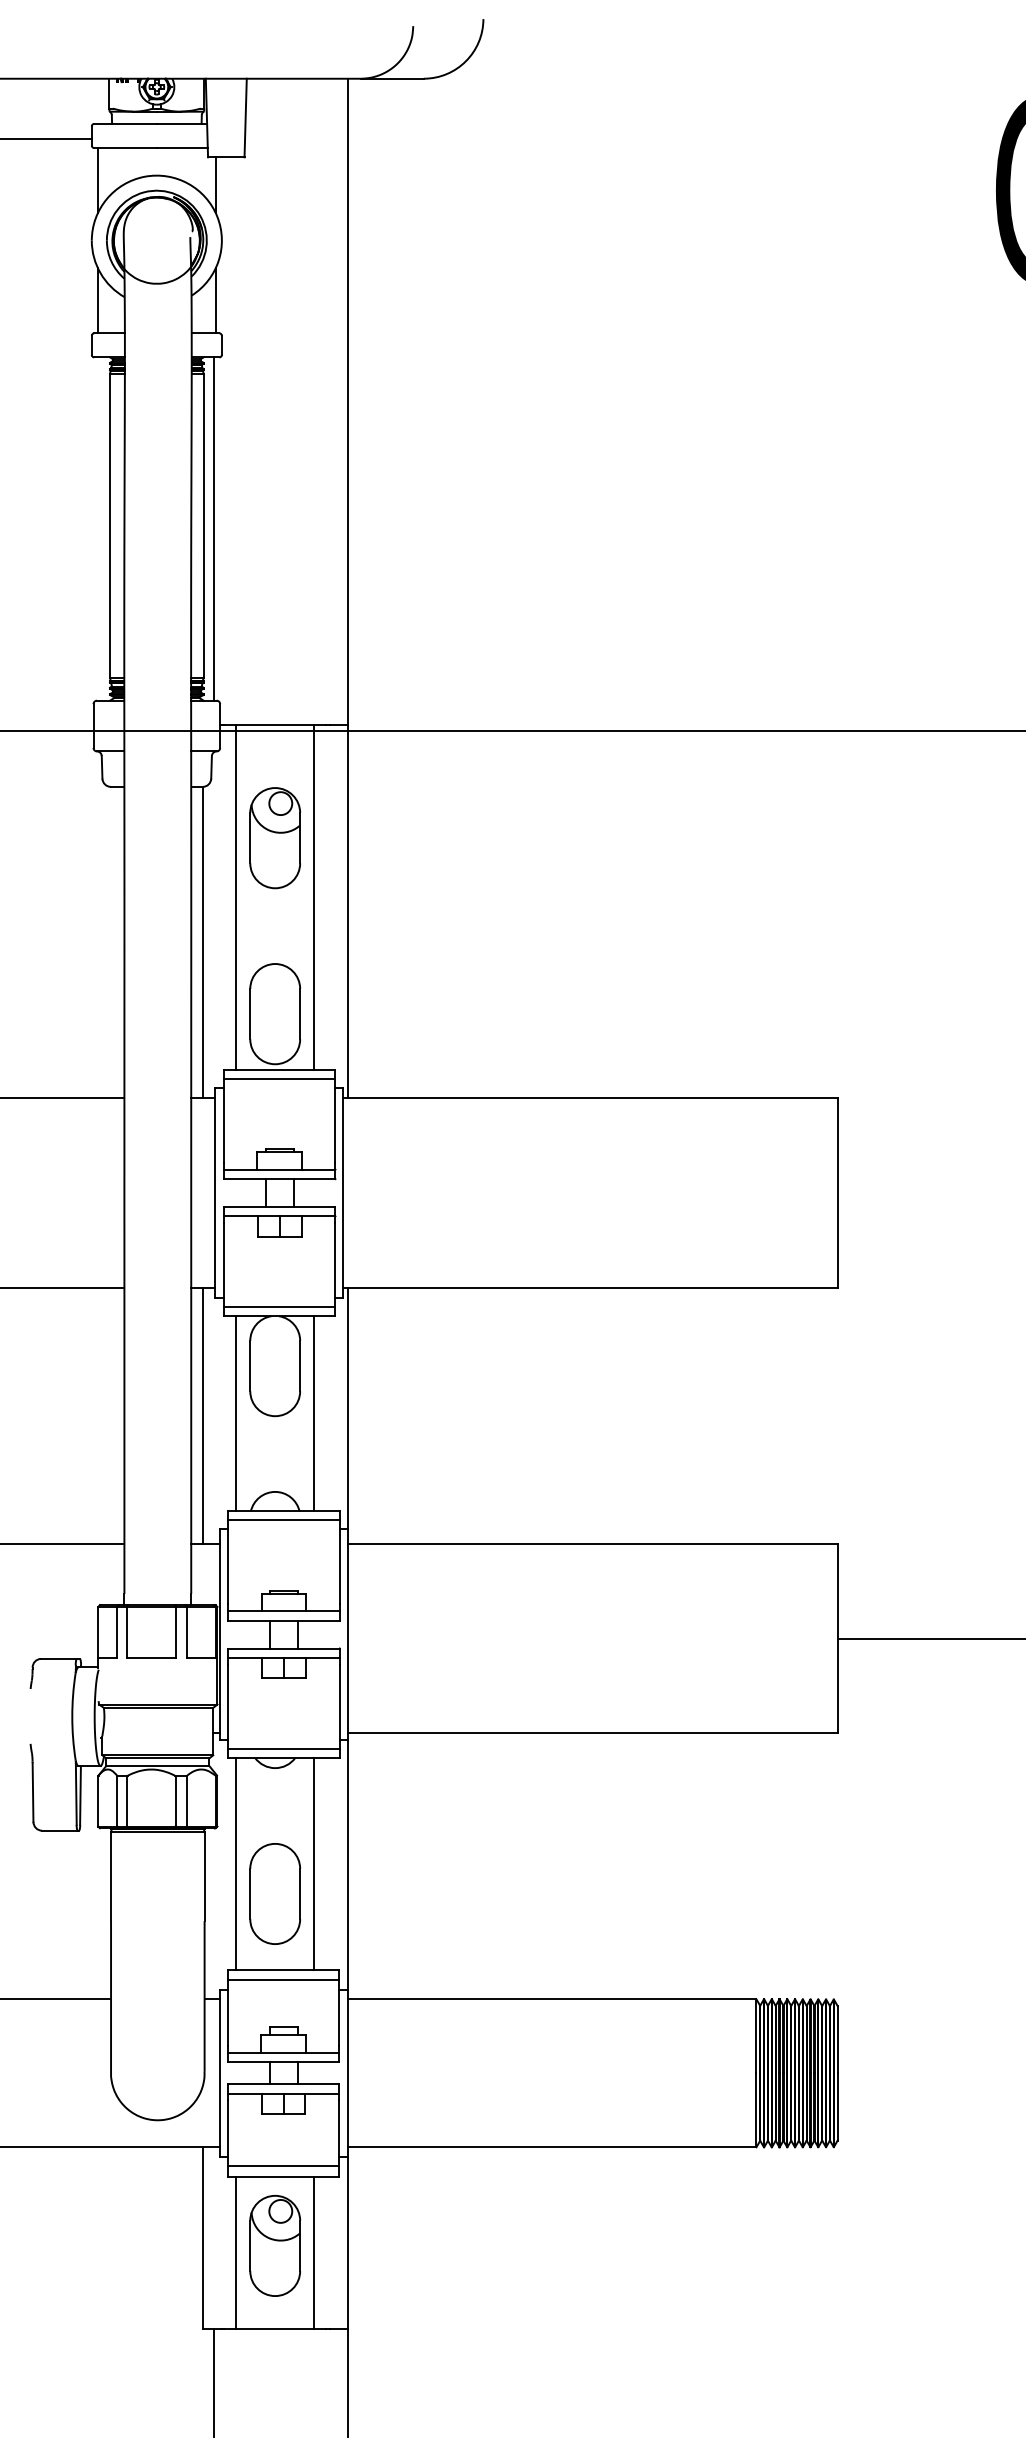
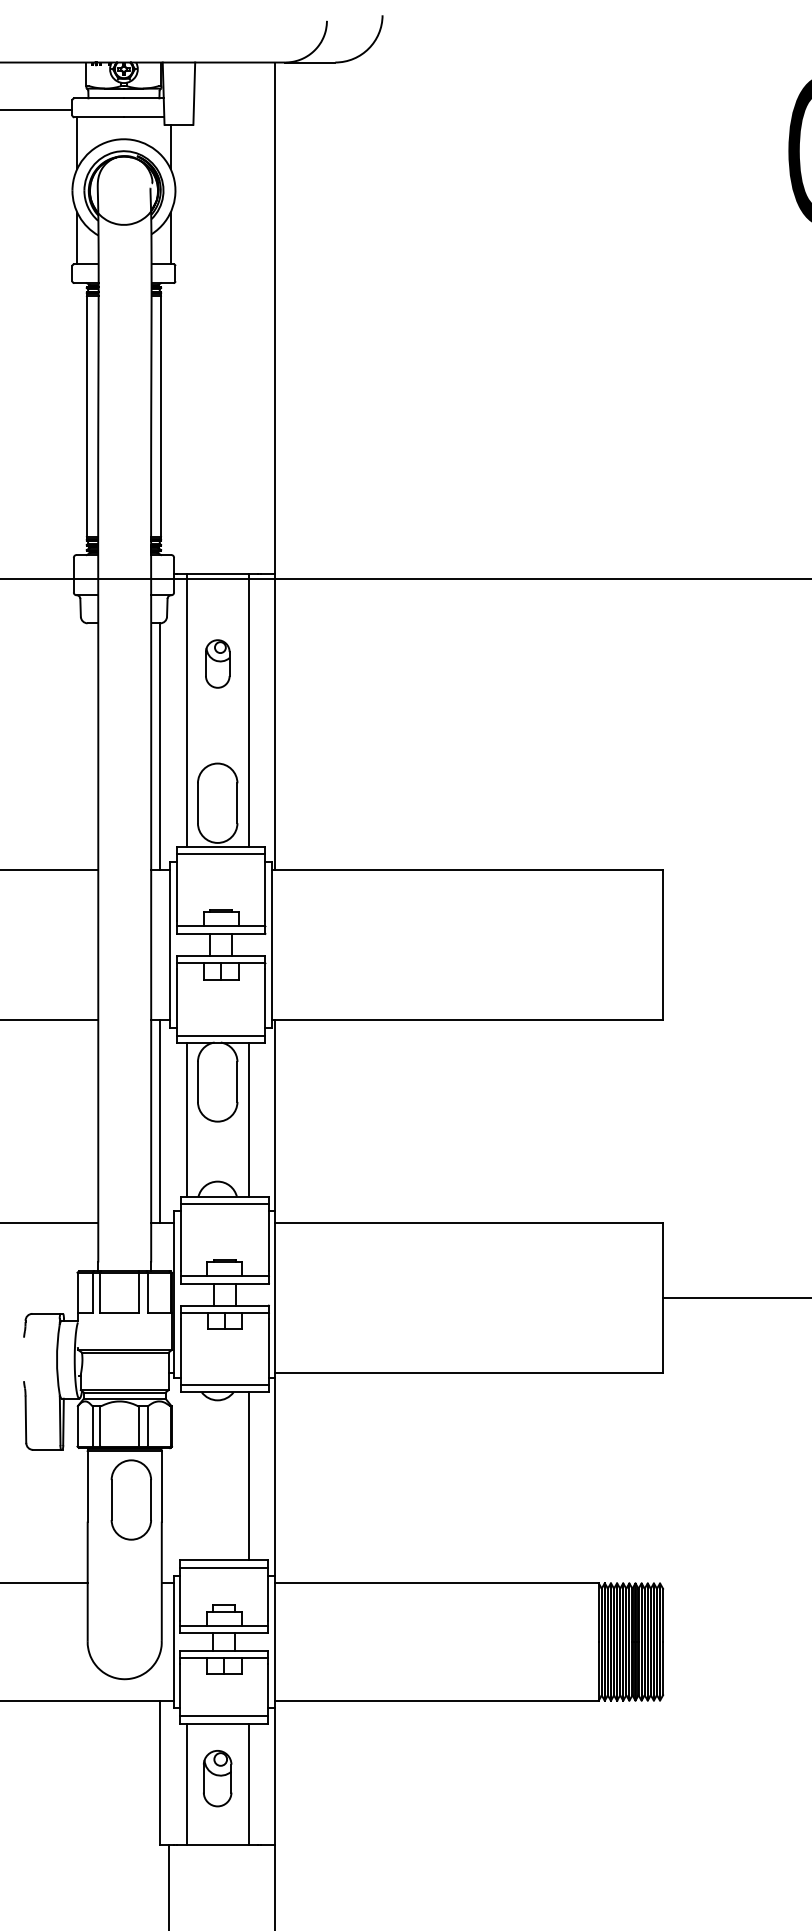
line: (213, 528) -> (168, 418), removed
part: (275, 838) -> (217, 664), size x0.6
line: (236, 1863) -> (187, 1475), removed
part: (274, 1893) -> (130, 1499), moved
part: (274, 2245) -> (217, 1778), size x0.7

